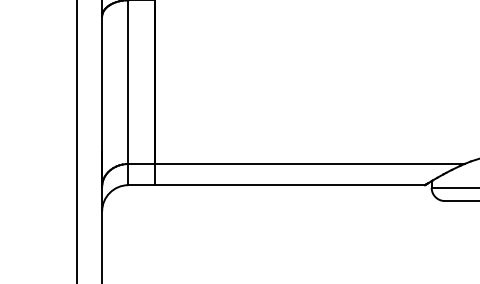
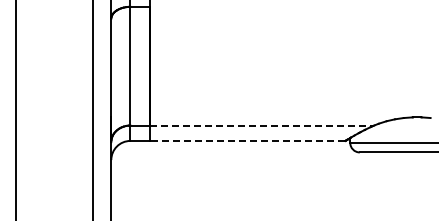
line: (310, 163) -> (262, 125), solid -> dashed
line: (289, 184) -> (247, 140), solid -> dashed

